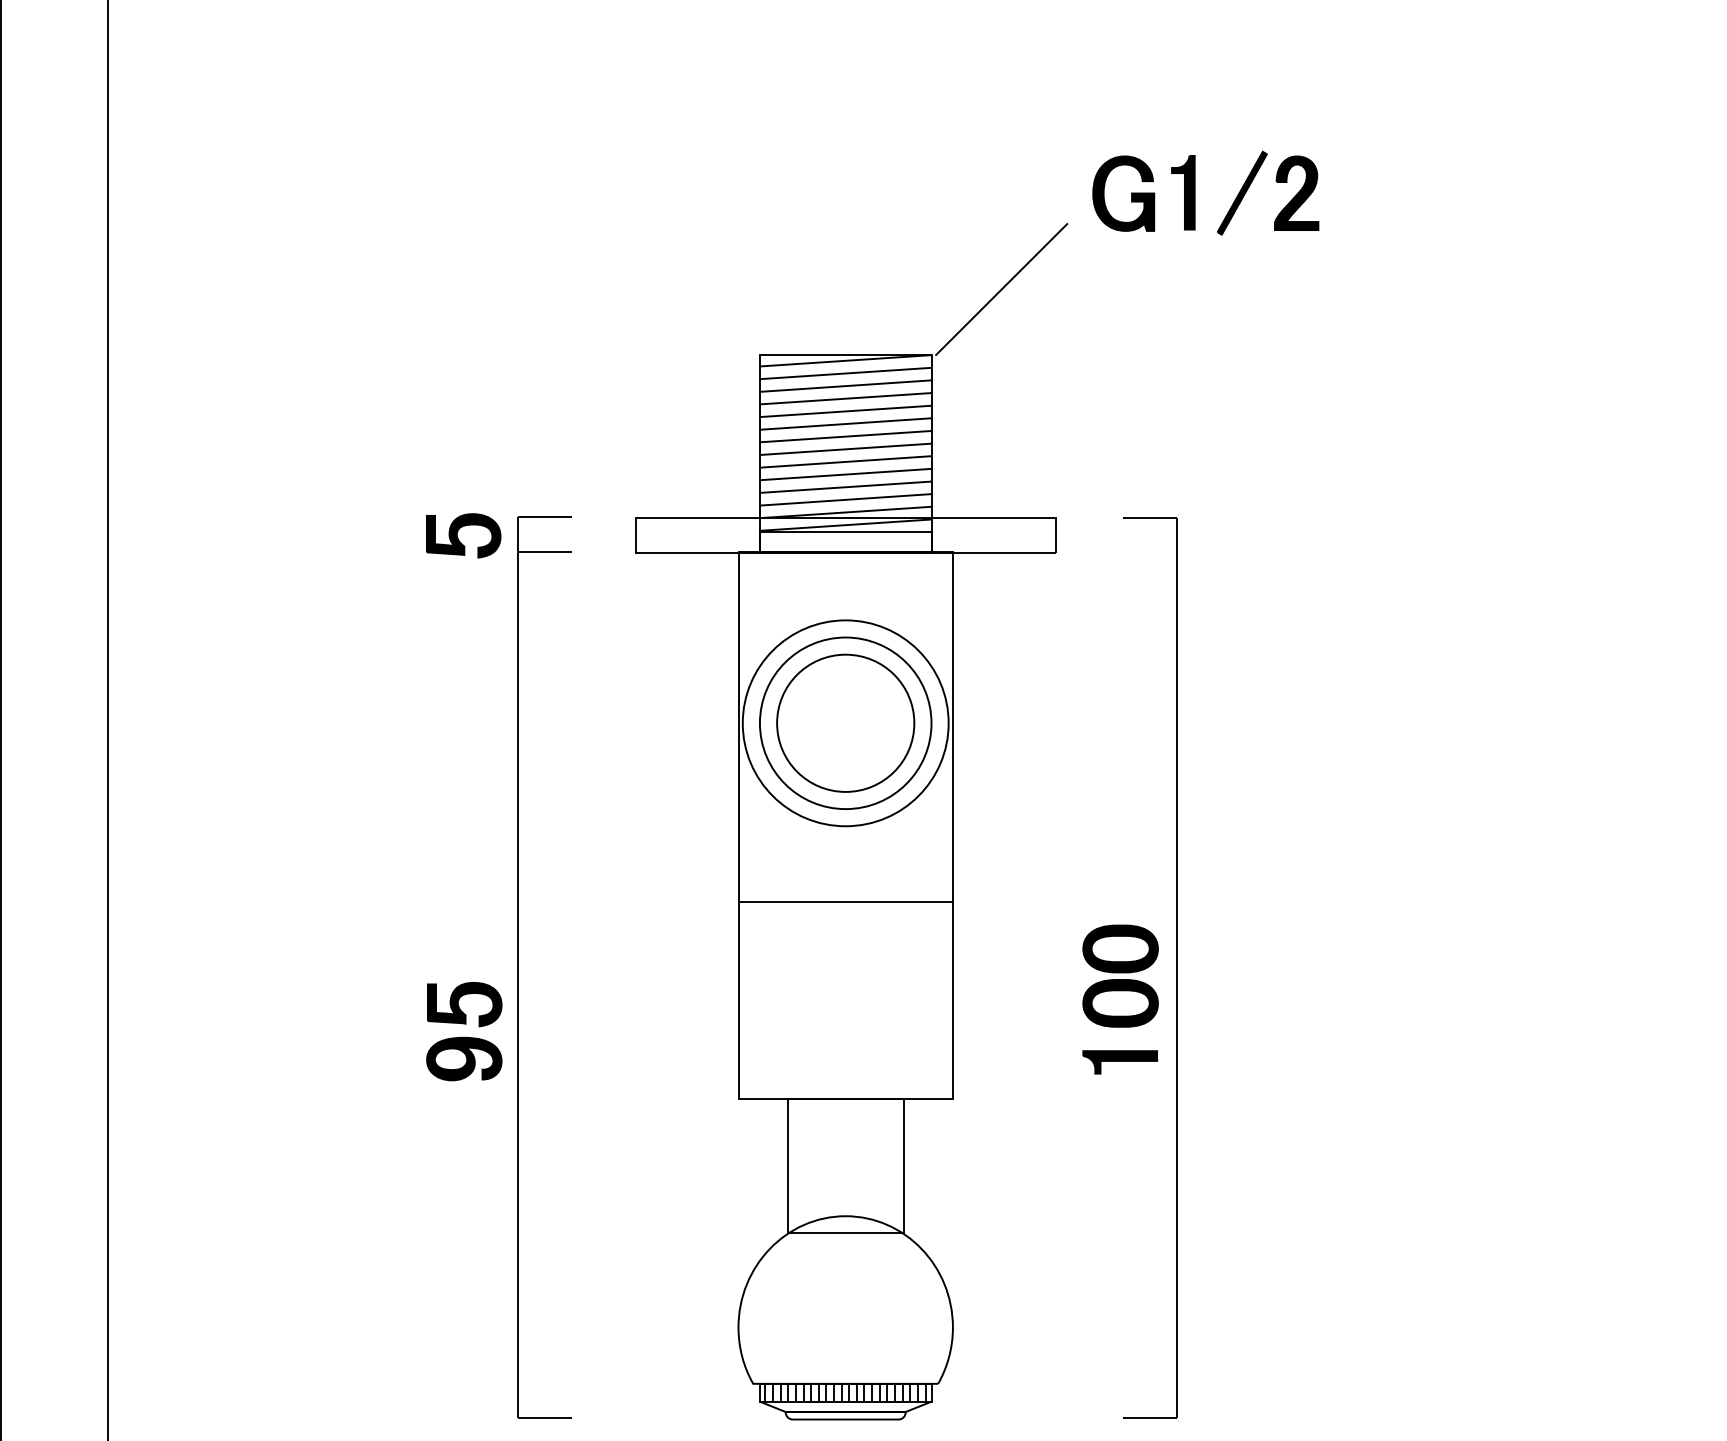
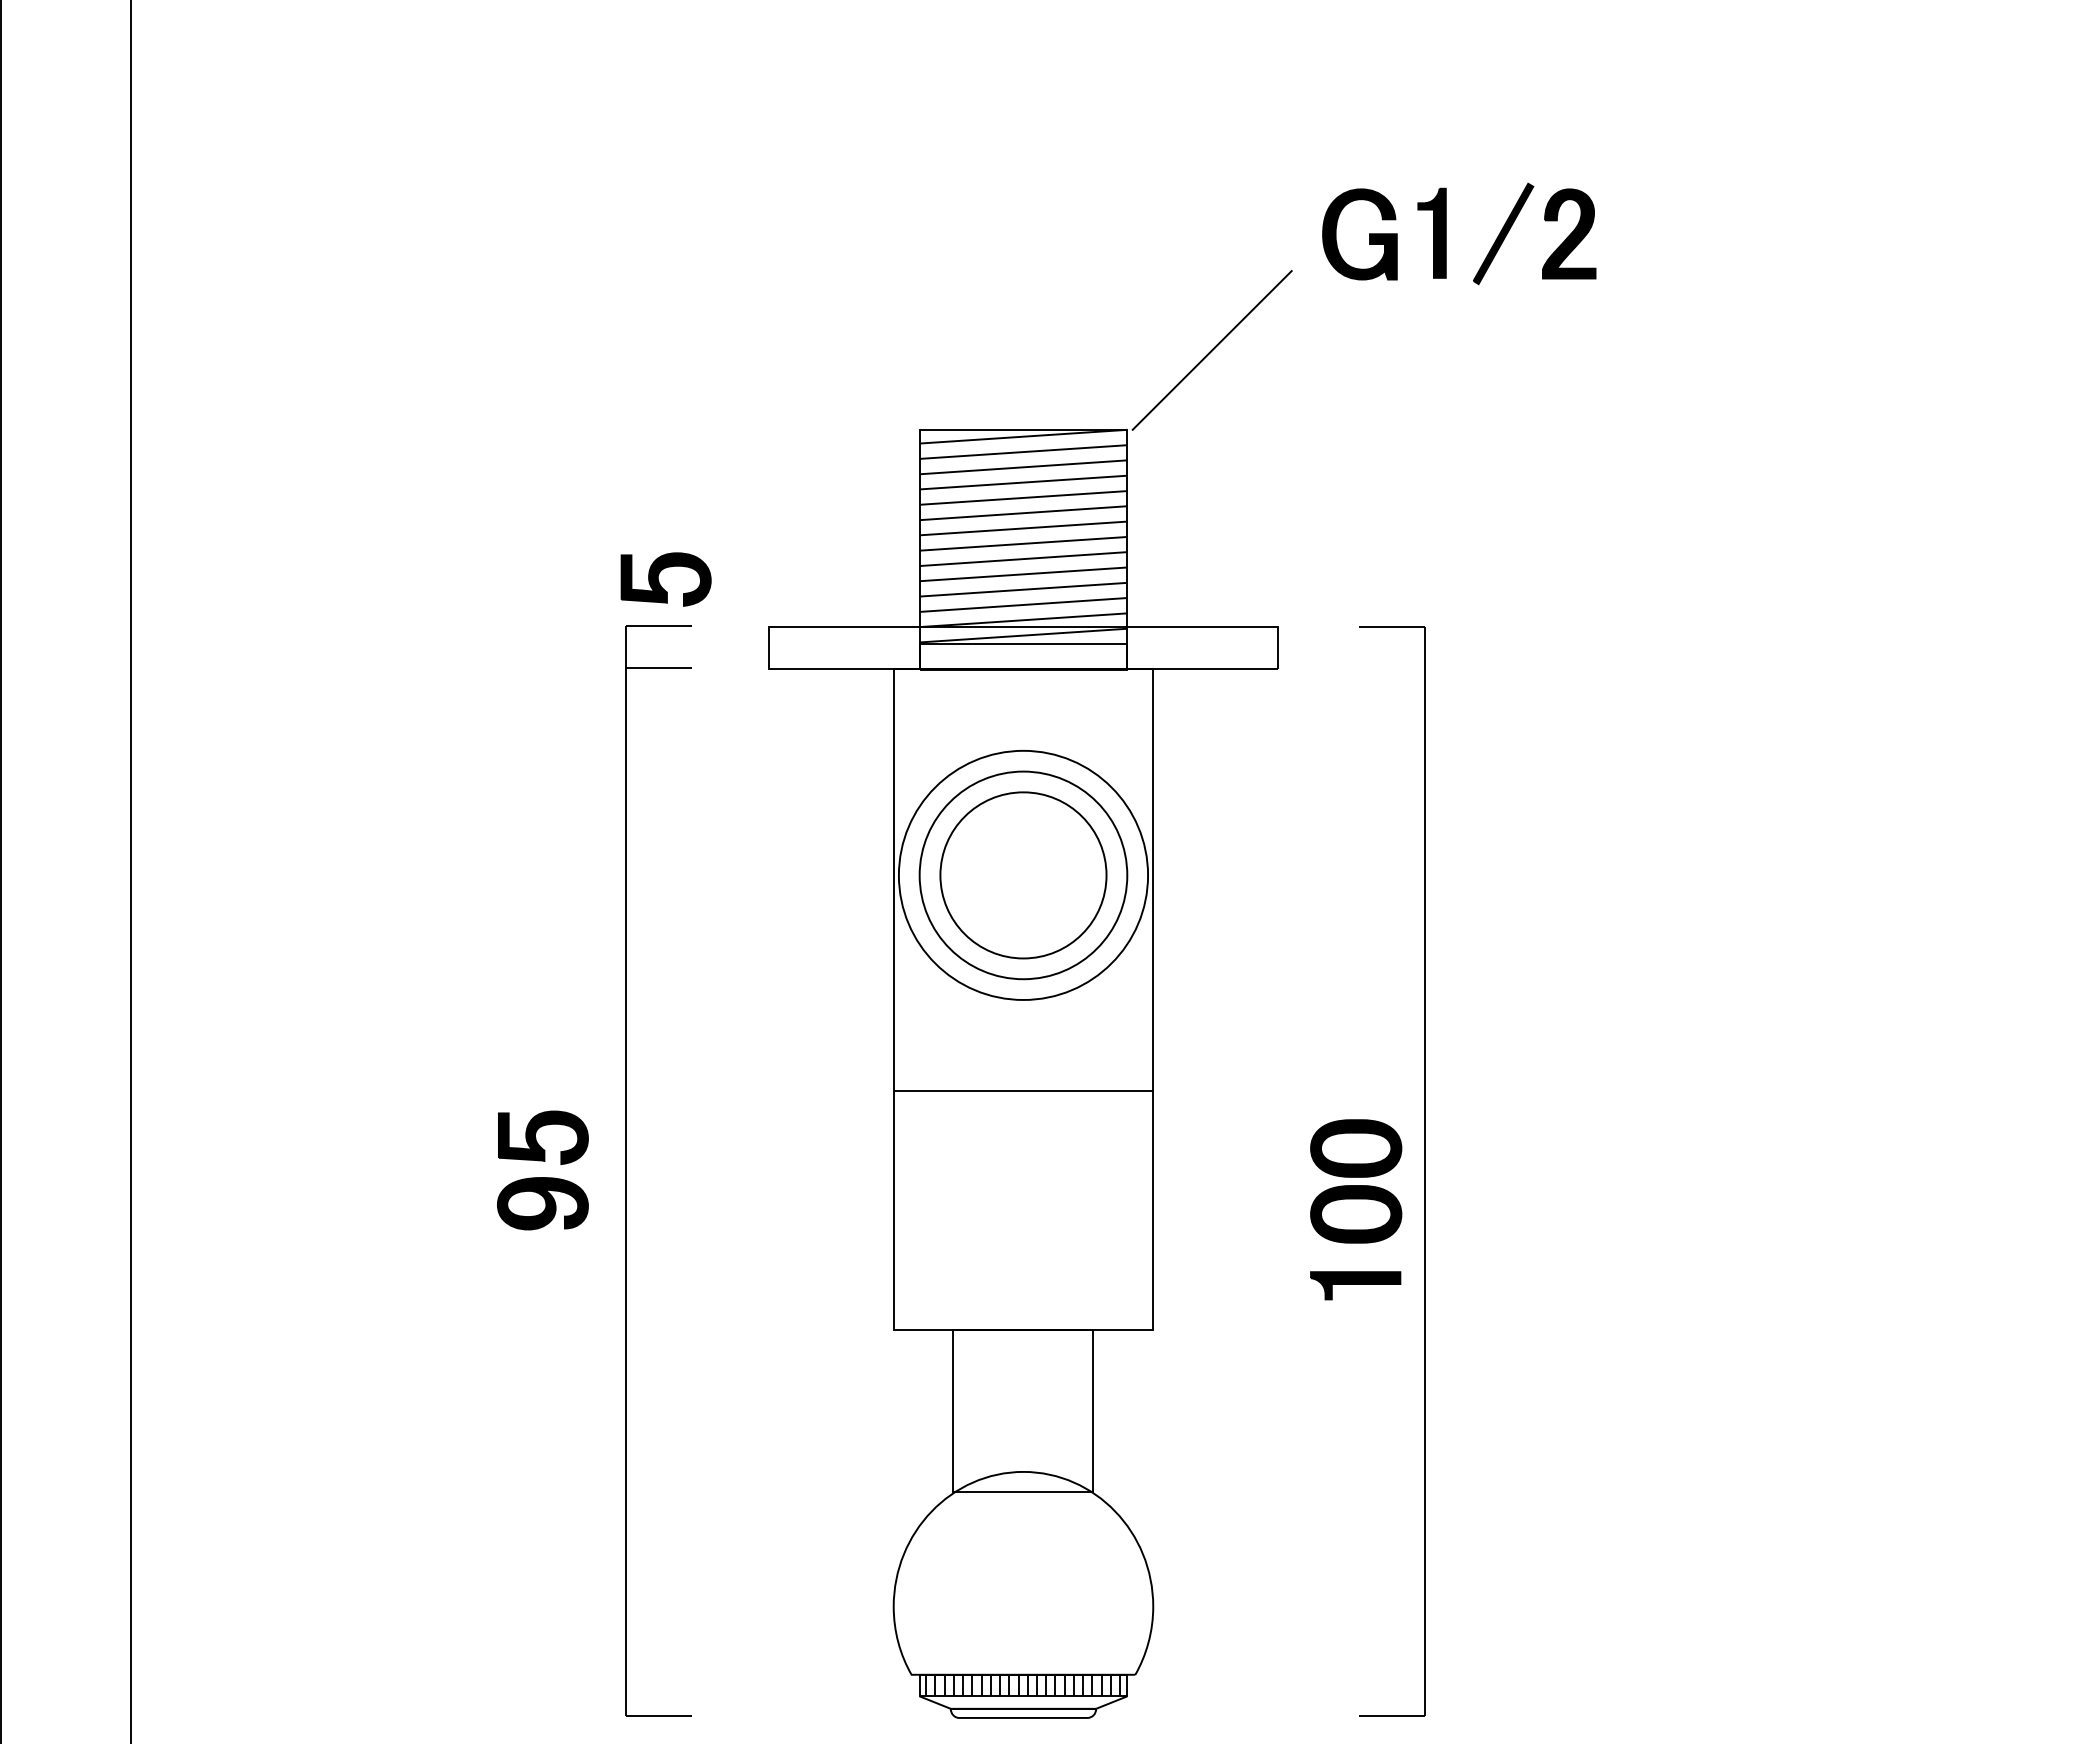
part: (458, 537) -> (659, 581), moved
part: (463, 1037) -> (542, 1177), moved

